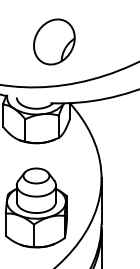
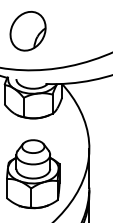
part: (54, 41) -> (28, 30), moved

